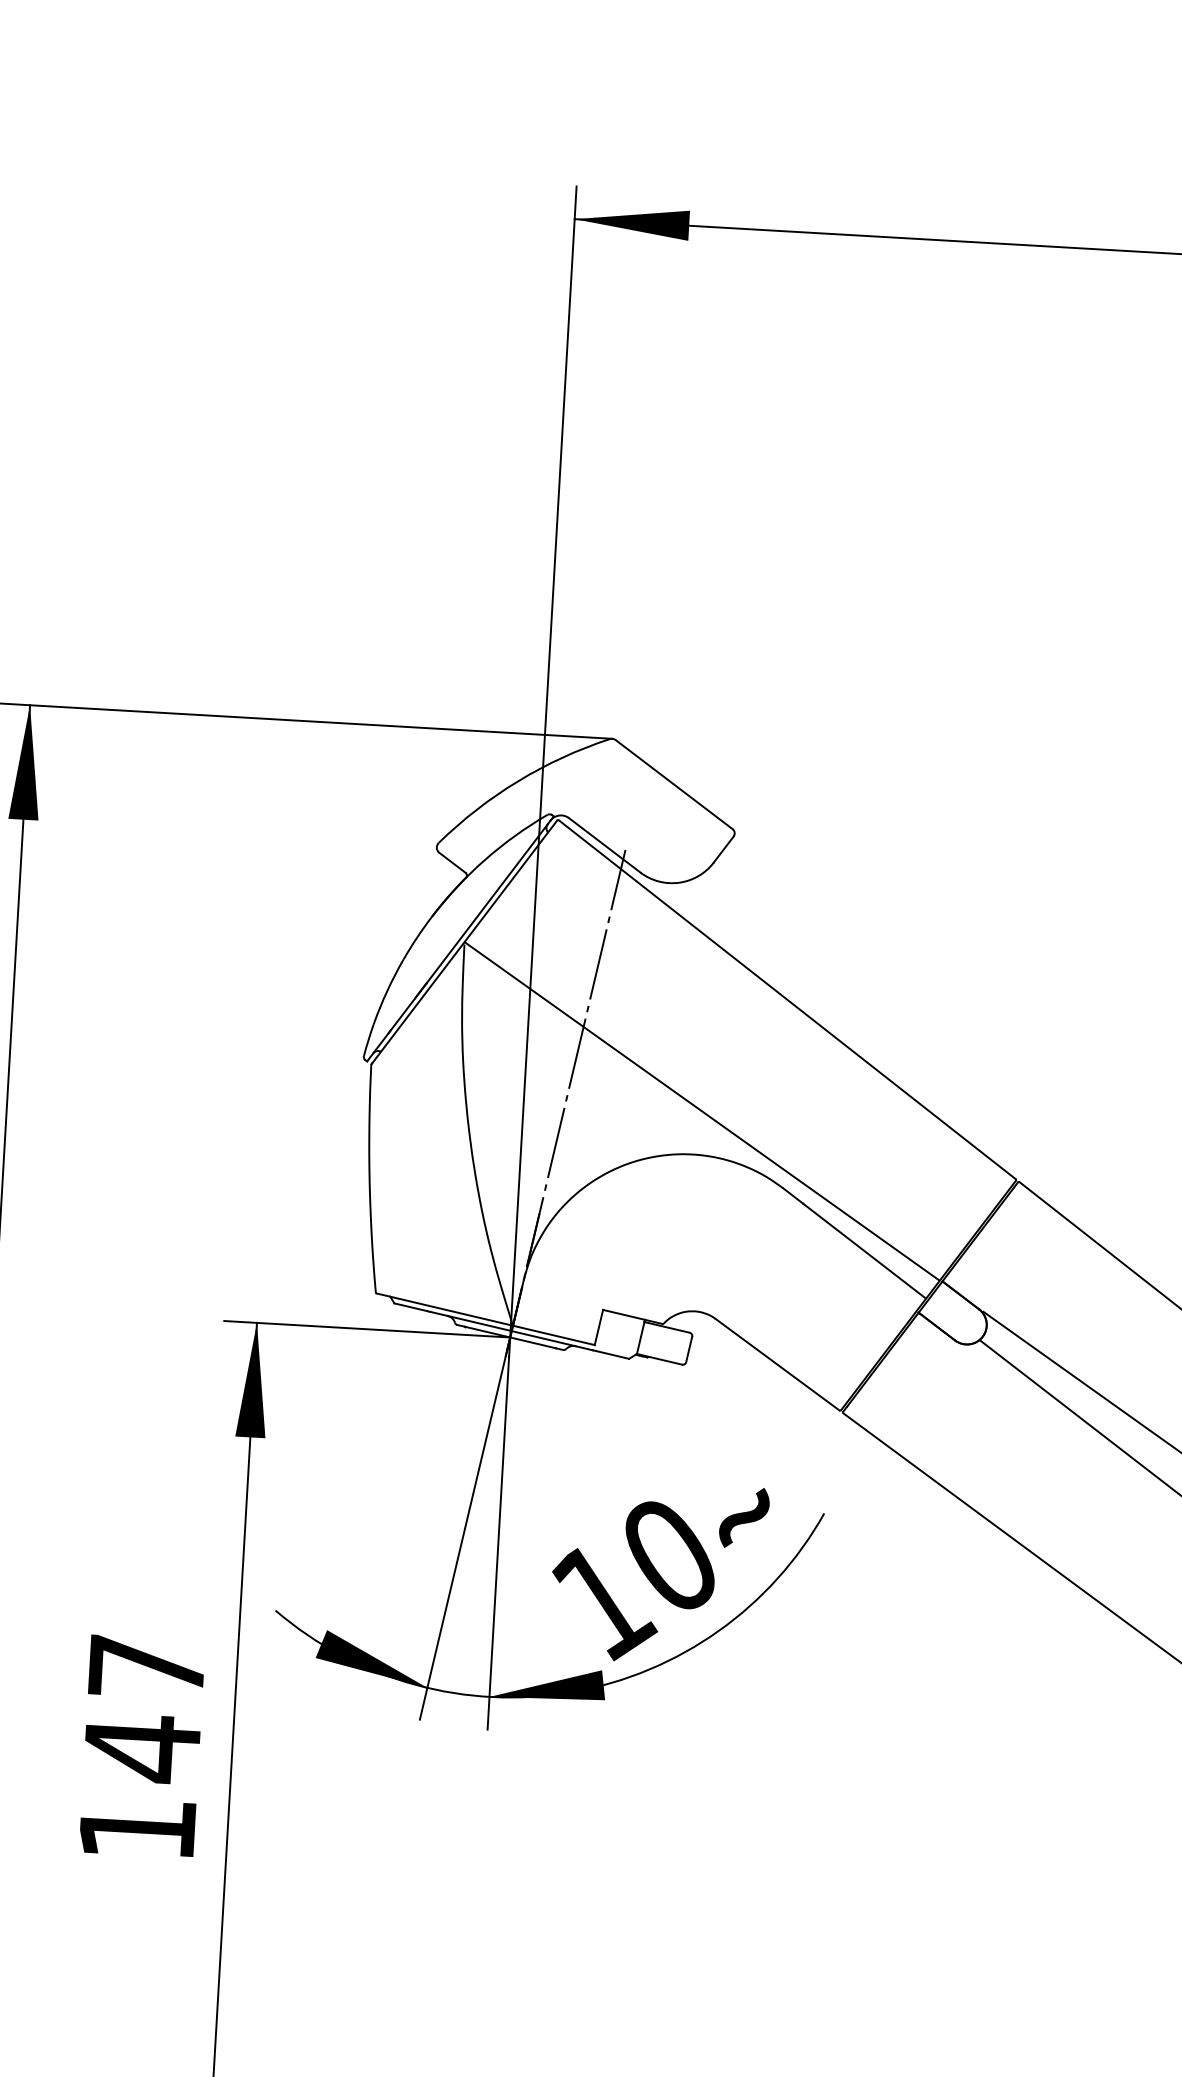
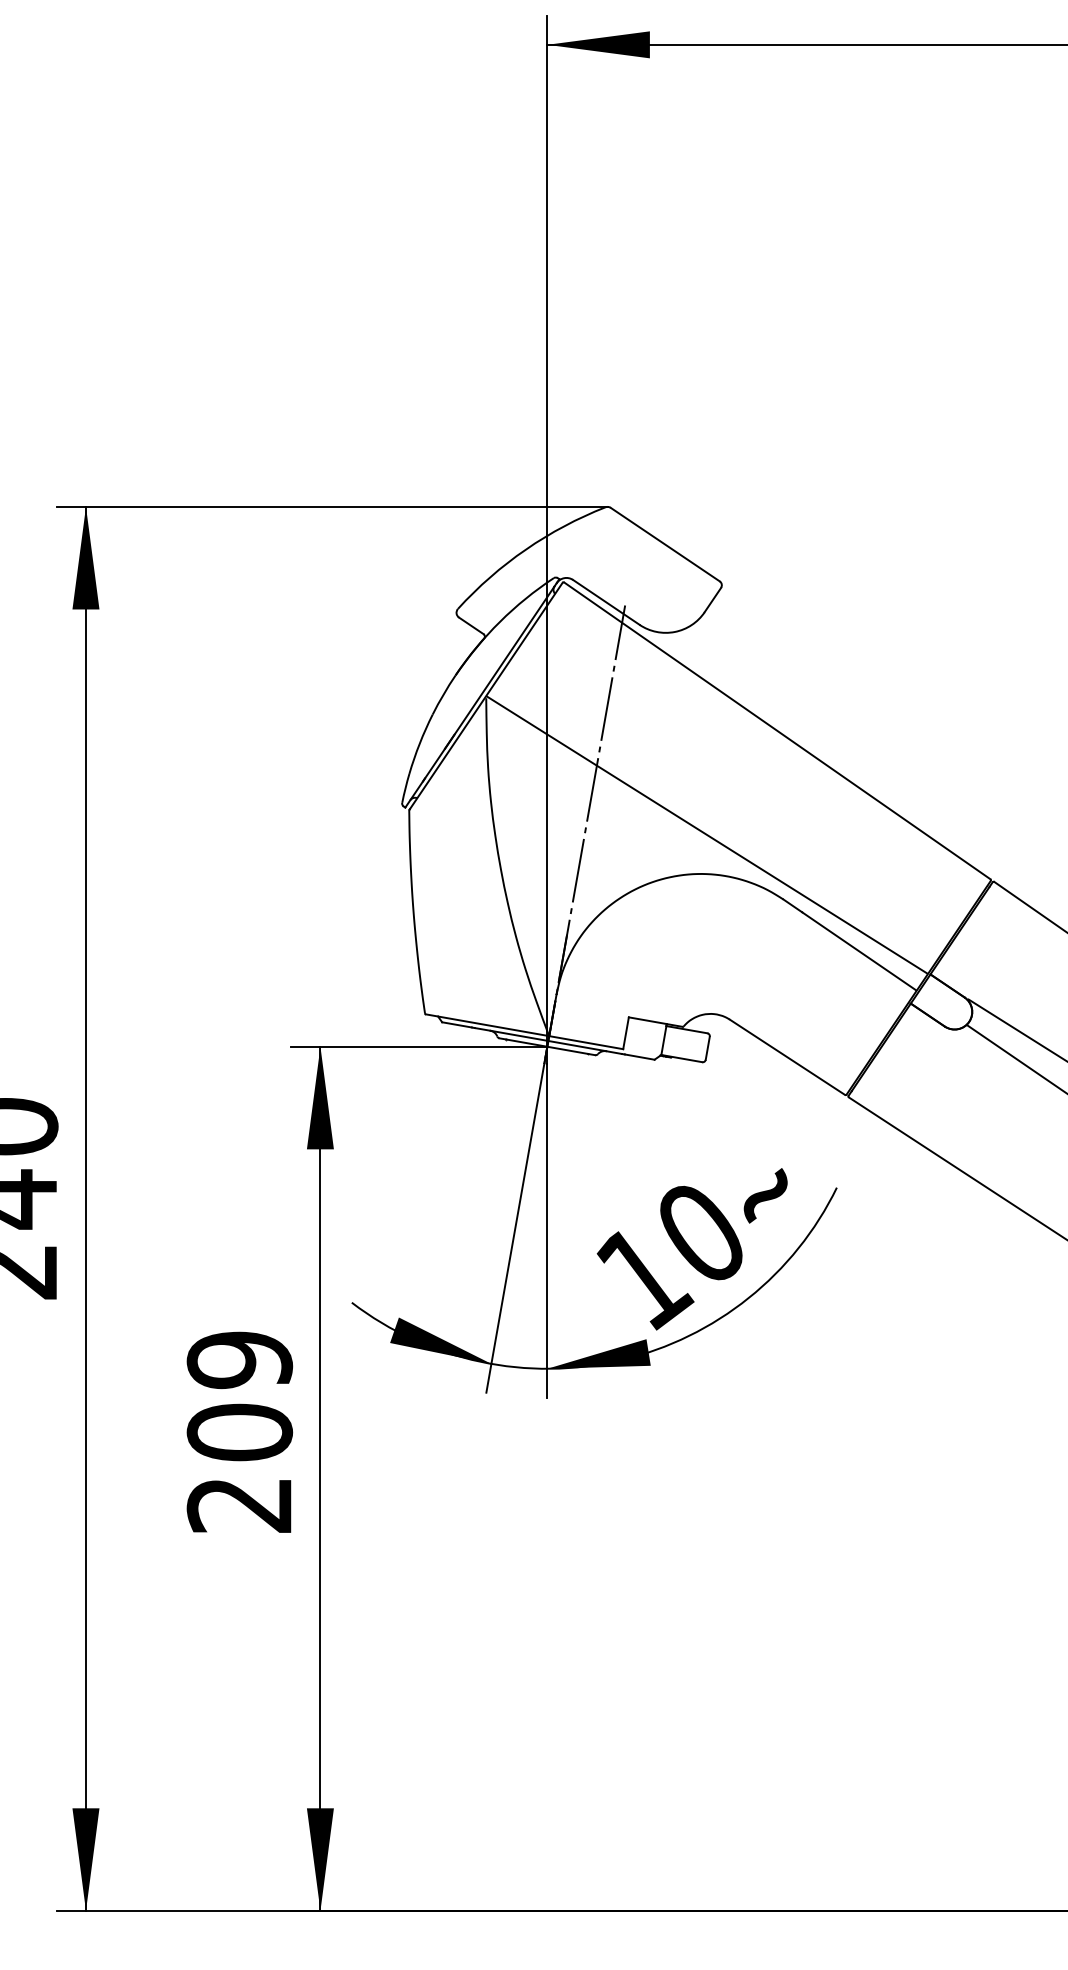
text: (141, 1747) -> (239, 1431), 147 -> 209

